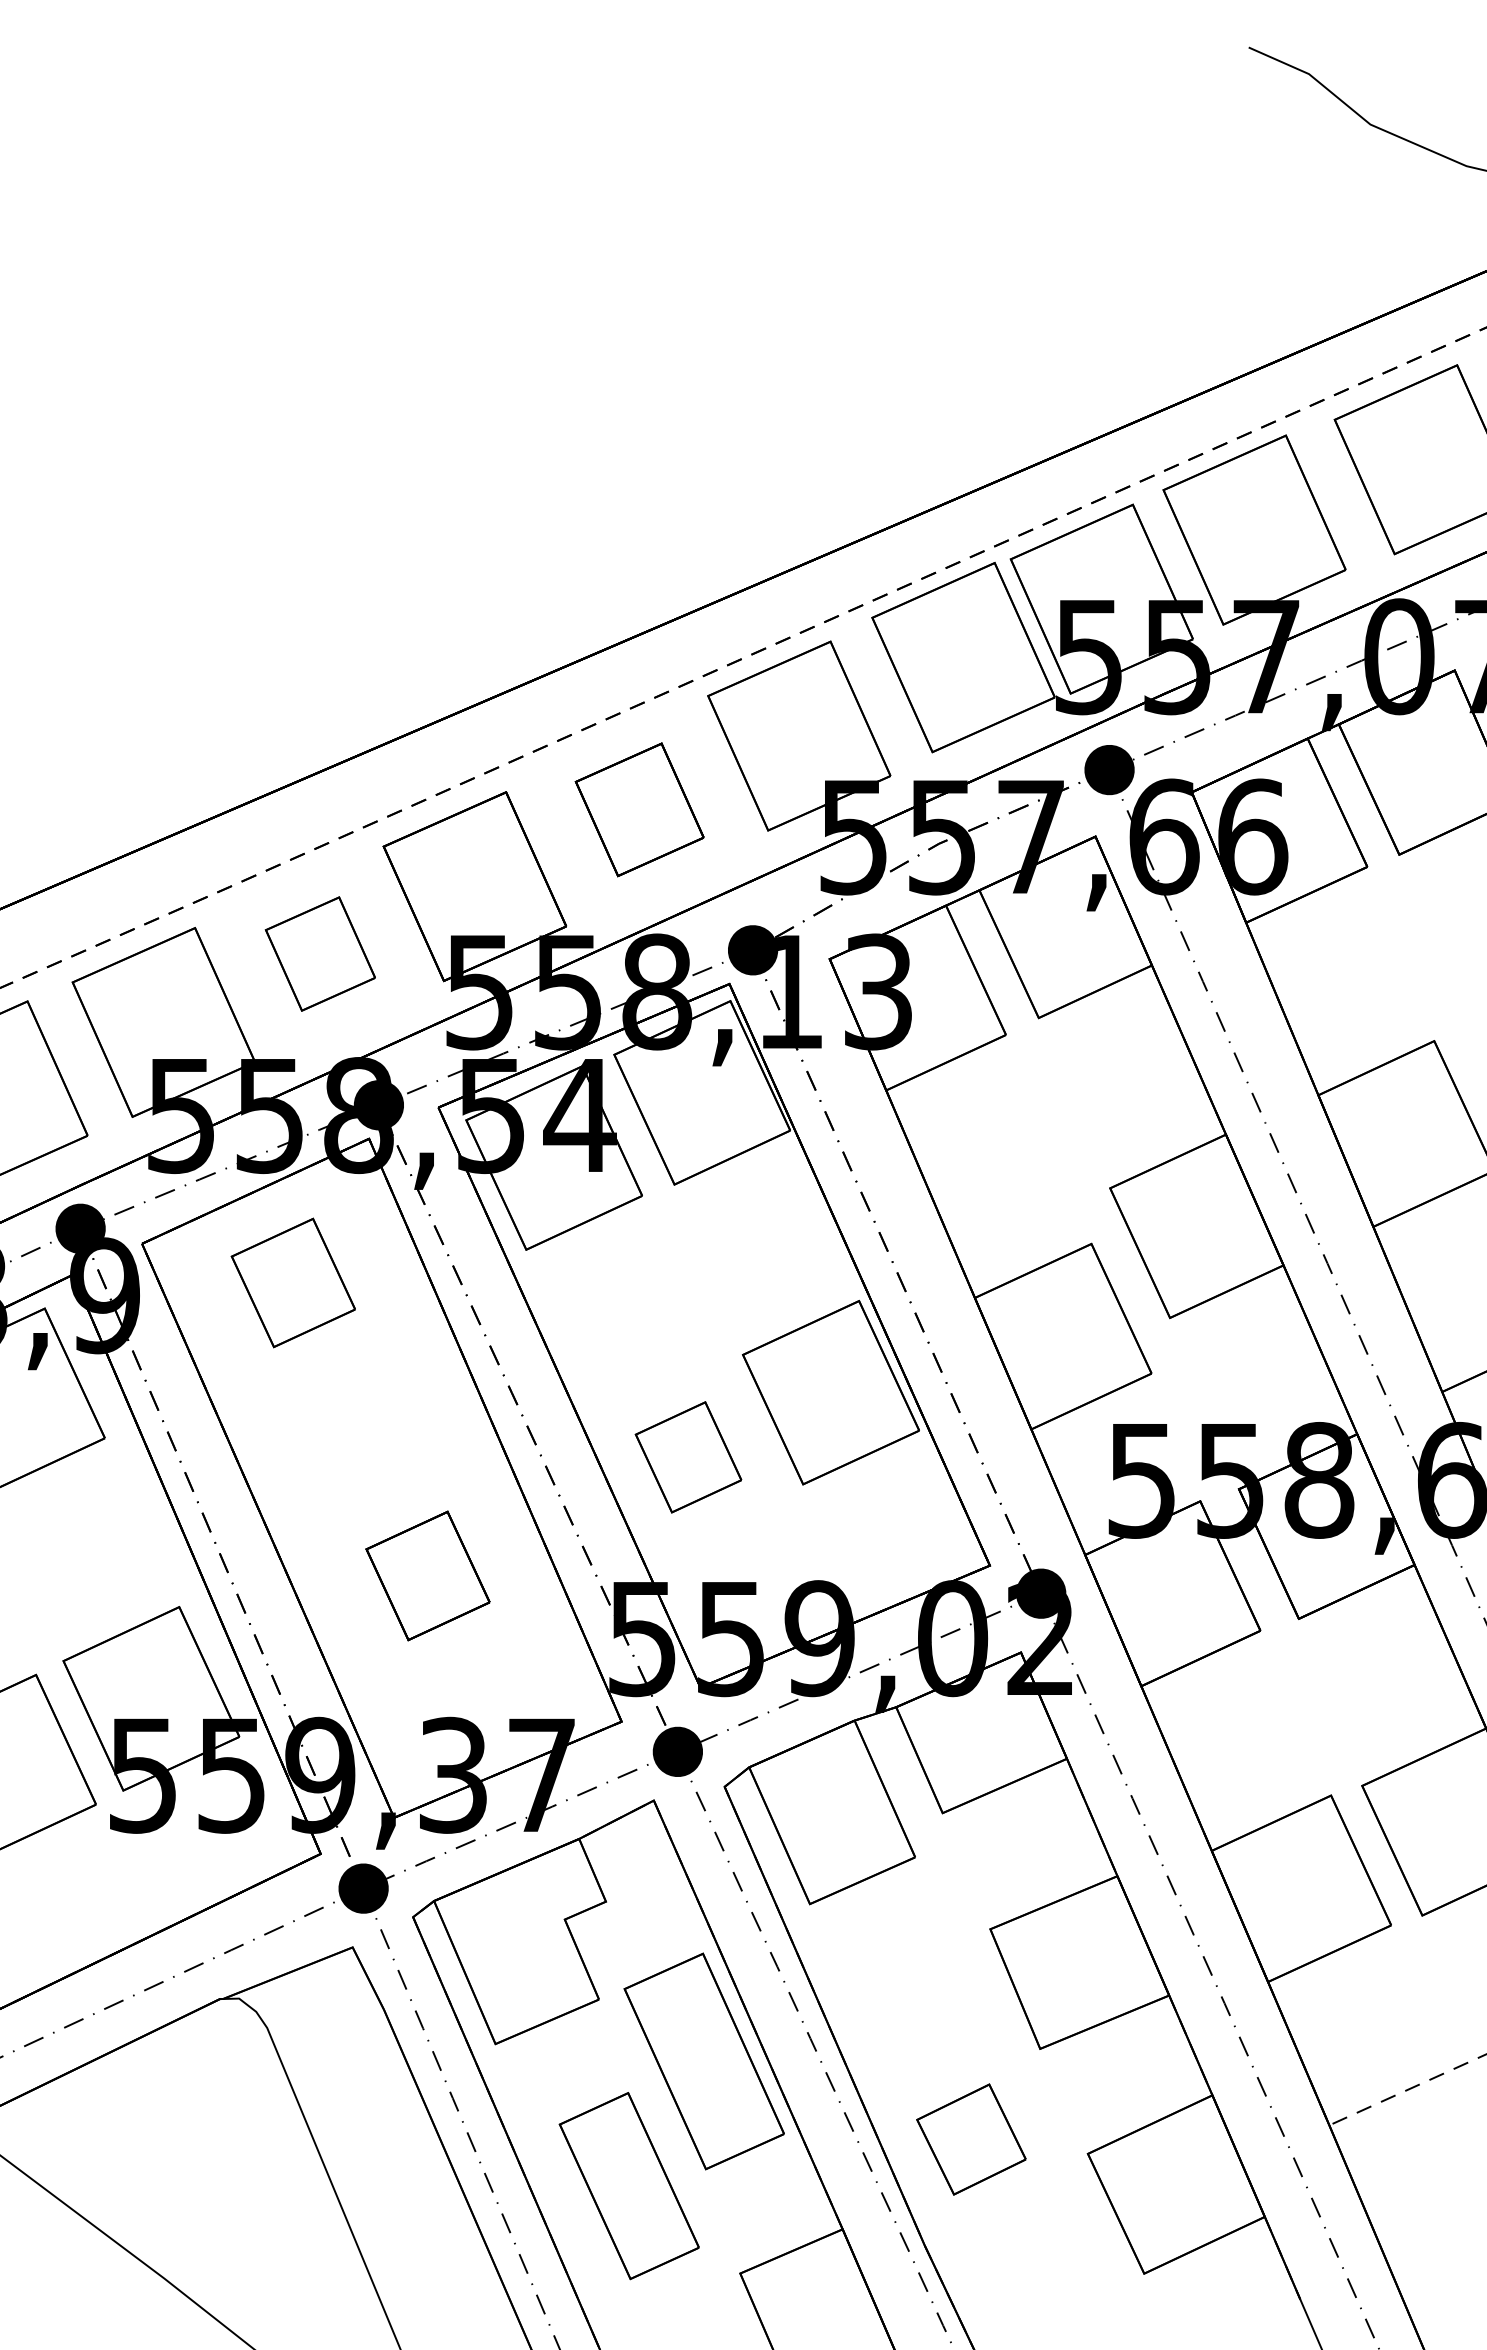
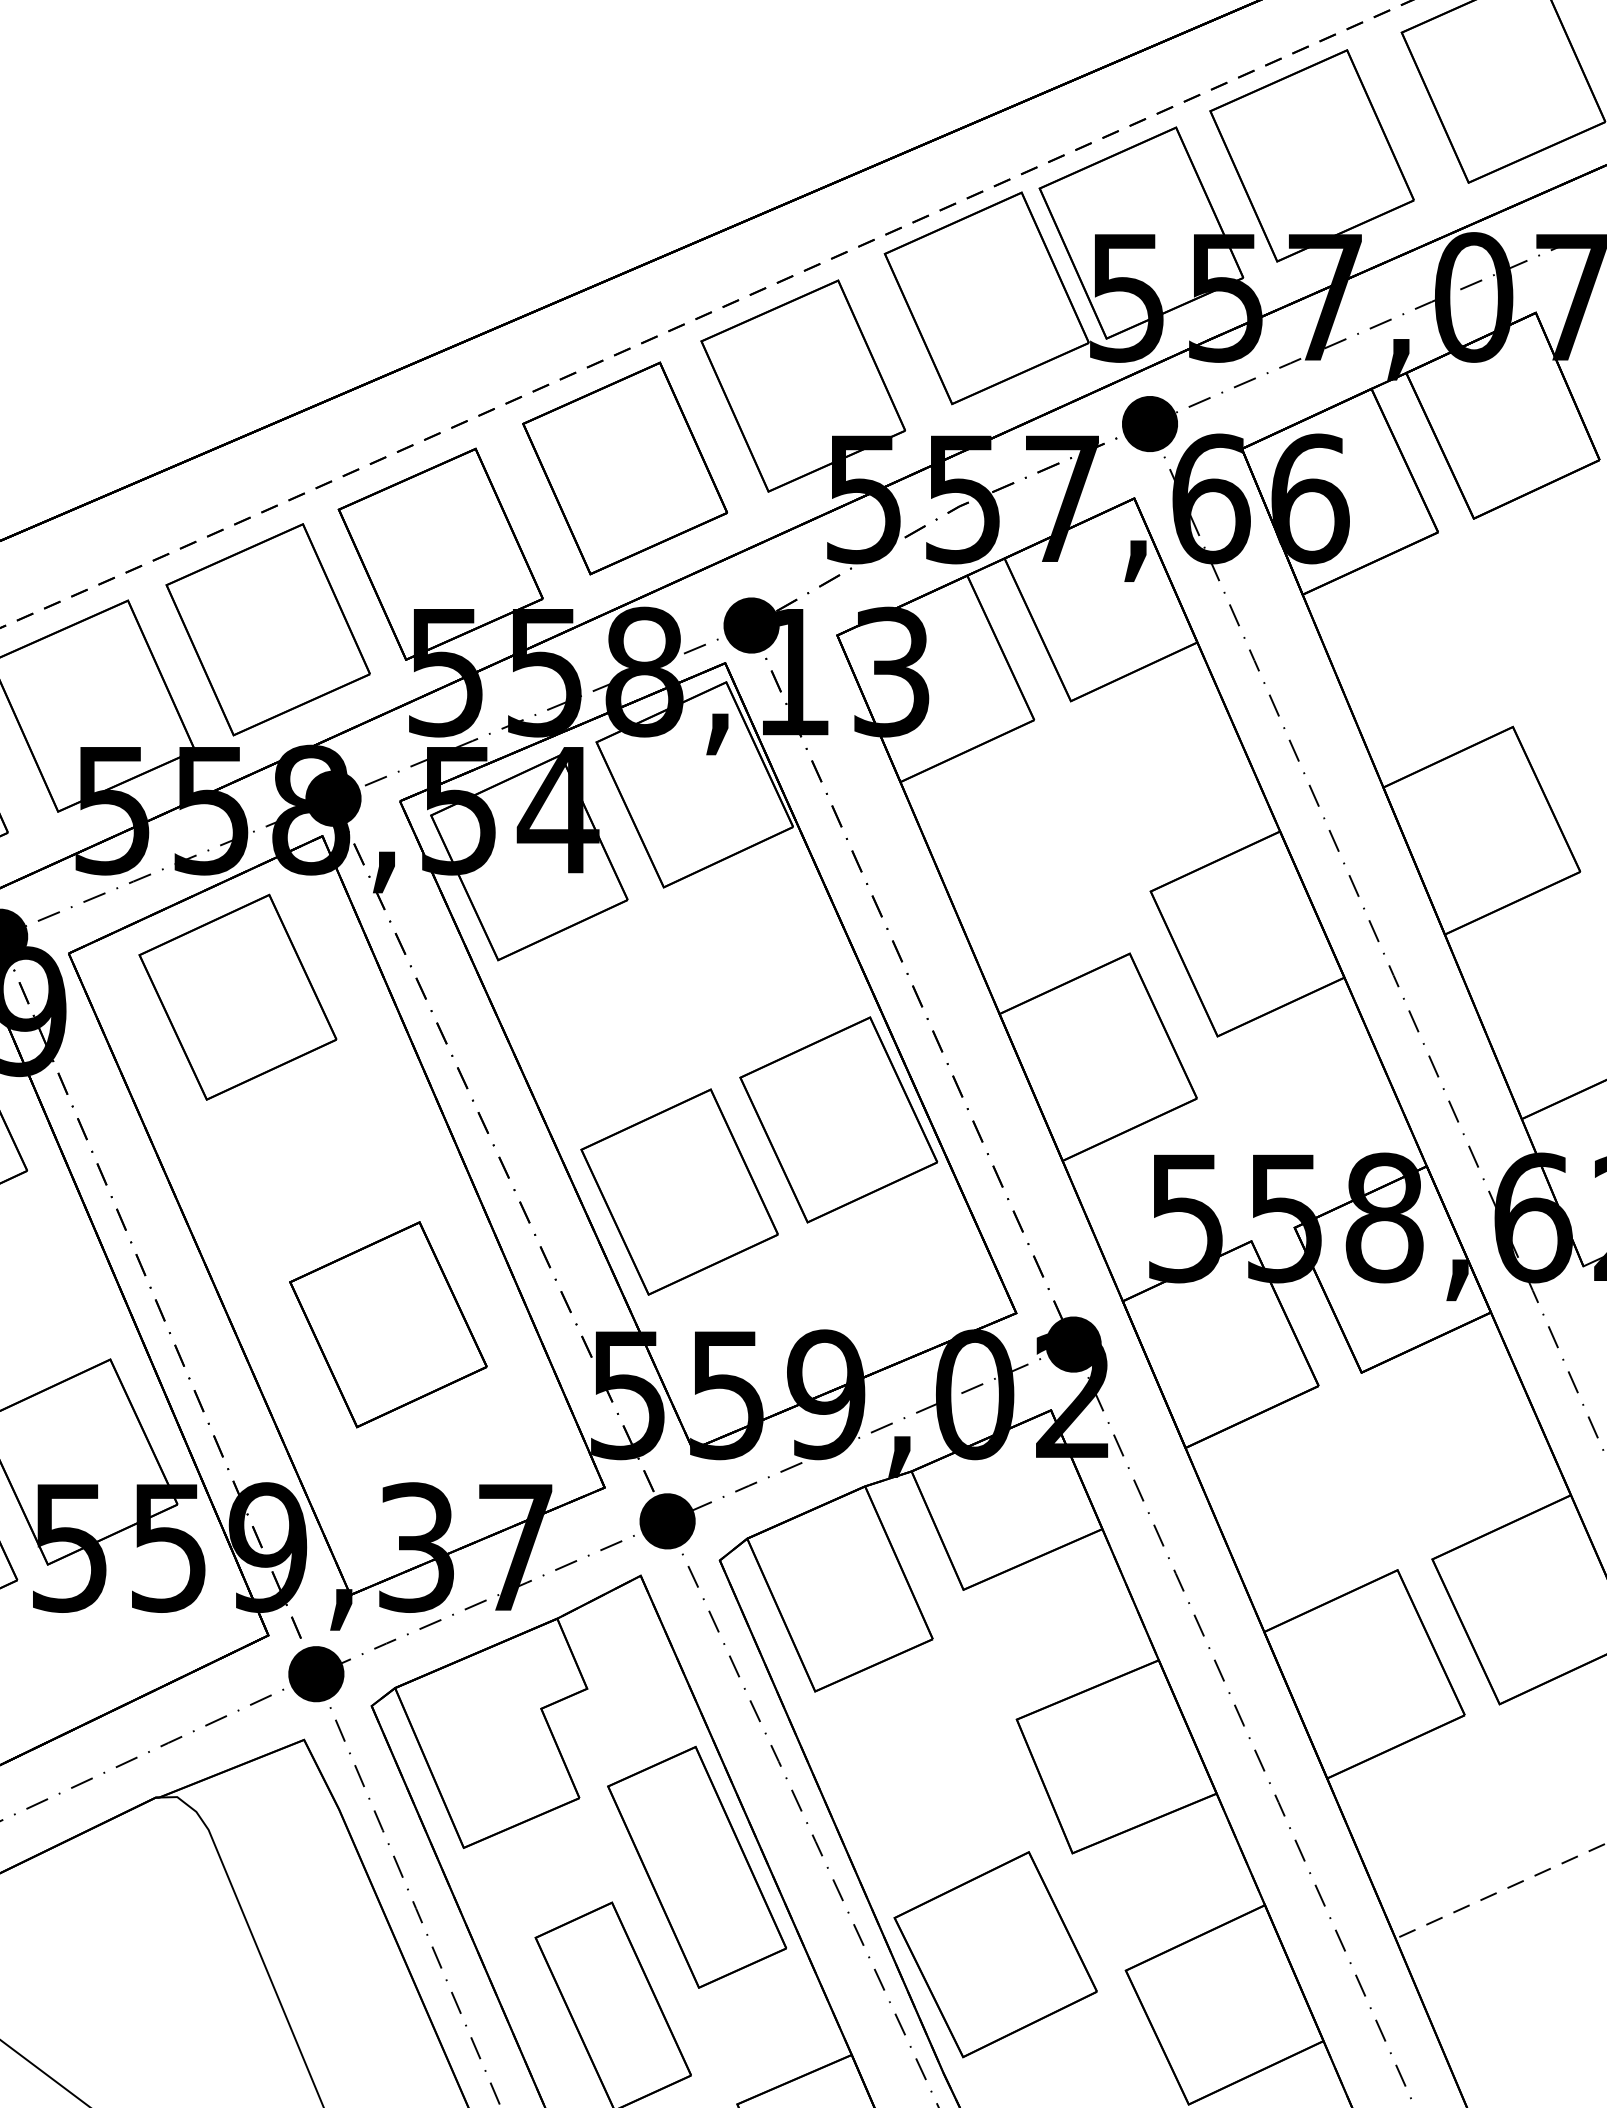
part: (639, 809) -> (624, 468), size x1.43
part: (320, 953) -> (268, 629), size x1.67
part: (293, 1282) -> (238, 996), size x1.43
part: (688, 1457) -> (679, 1192), size x1.67
part: (427, 1575) -> (387, 1324), size x1.43
part: (971, 2139) -> (995, 1954), size x1.67

